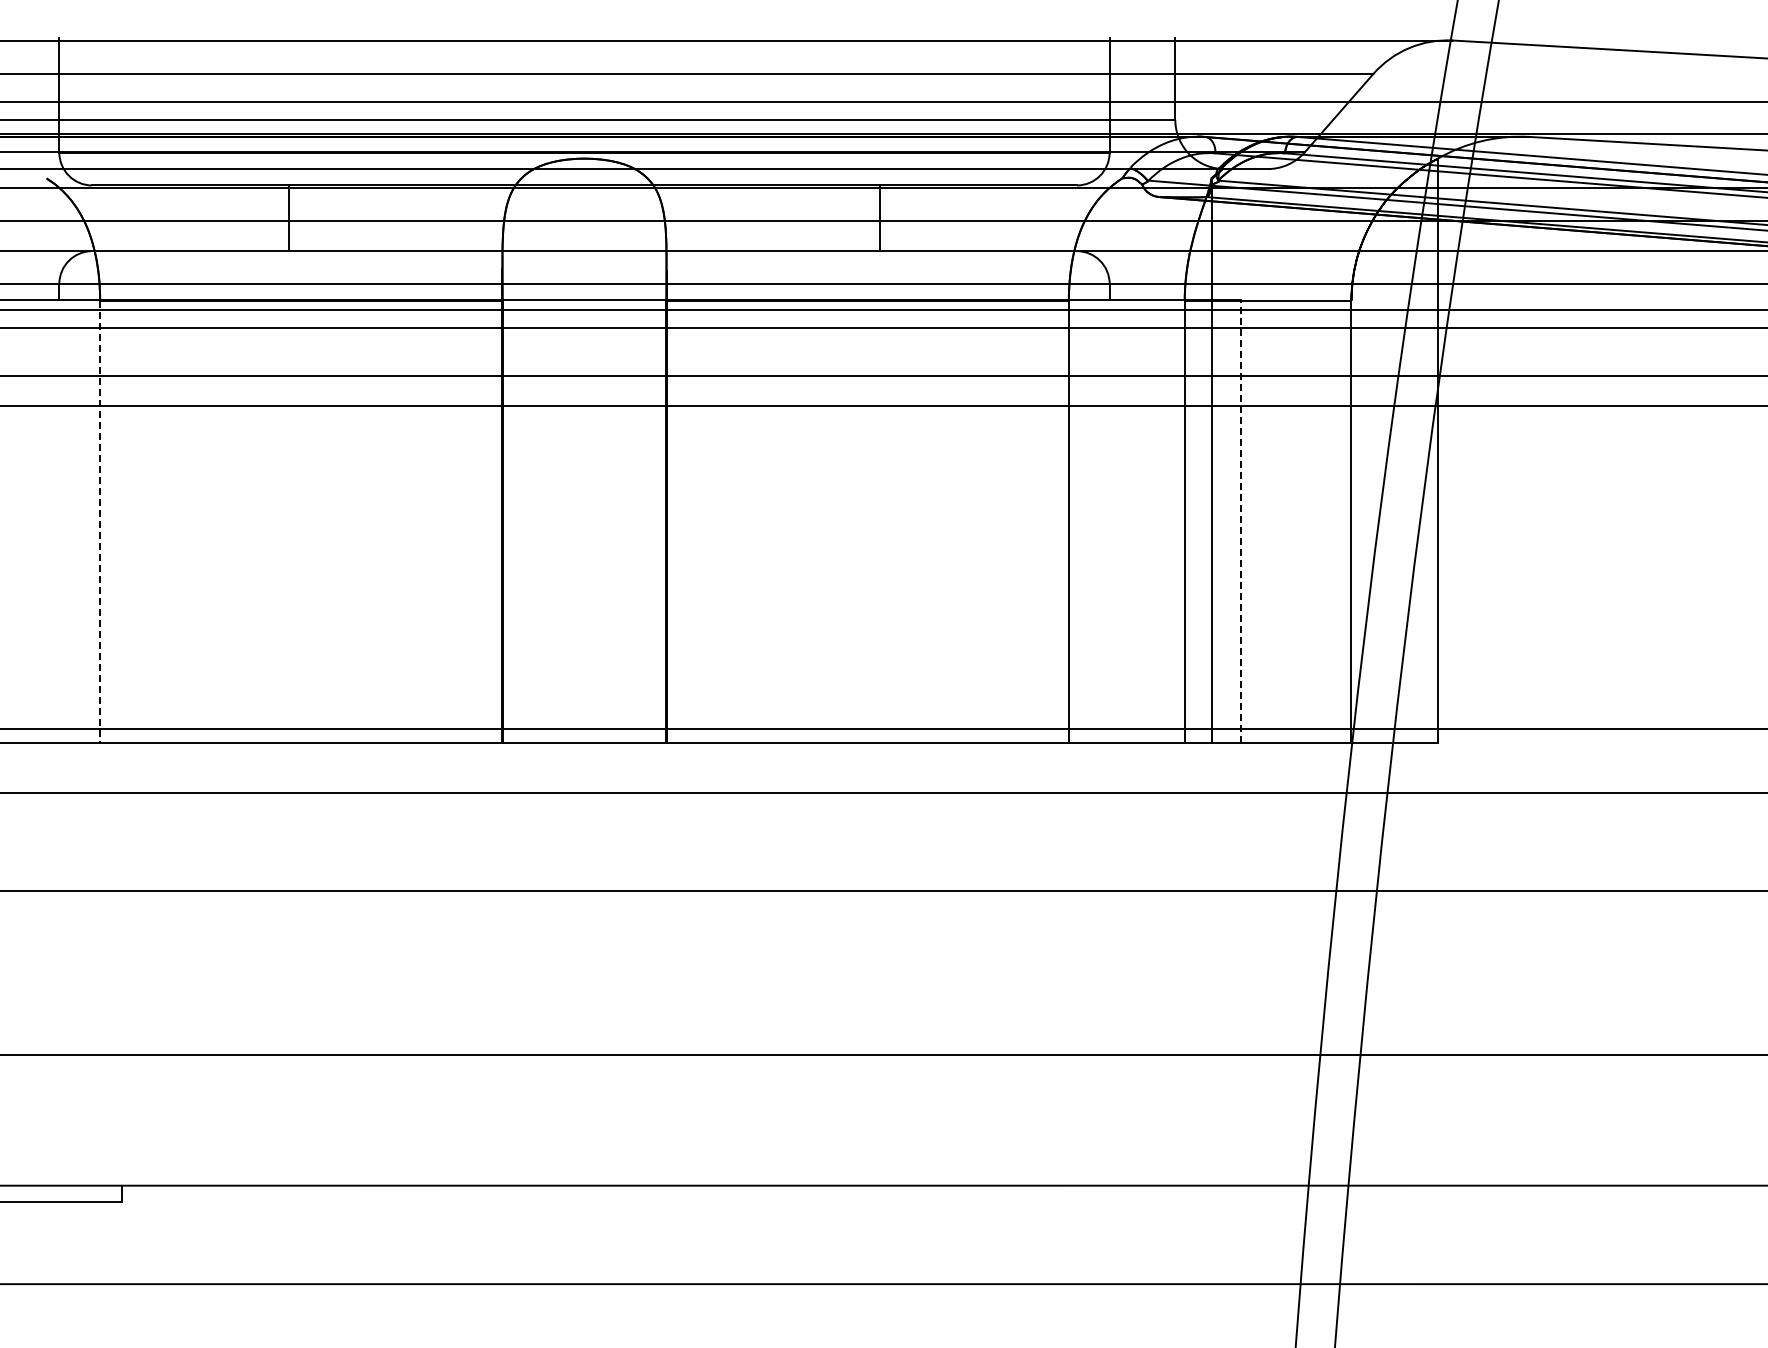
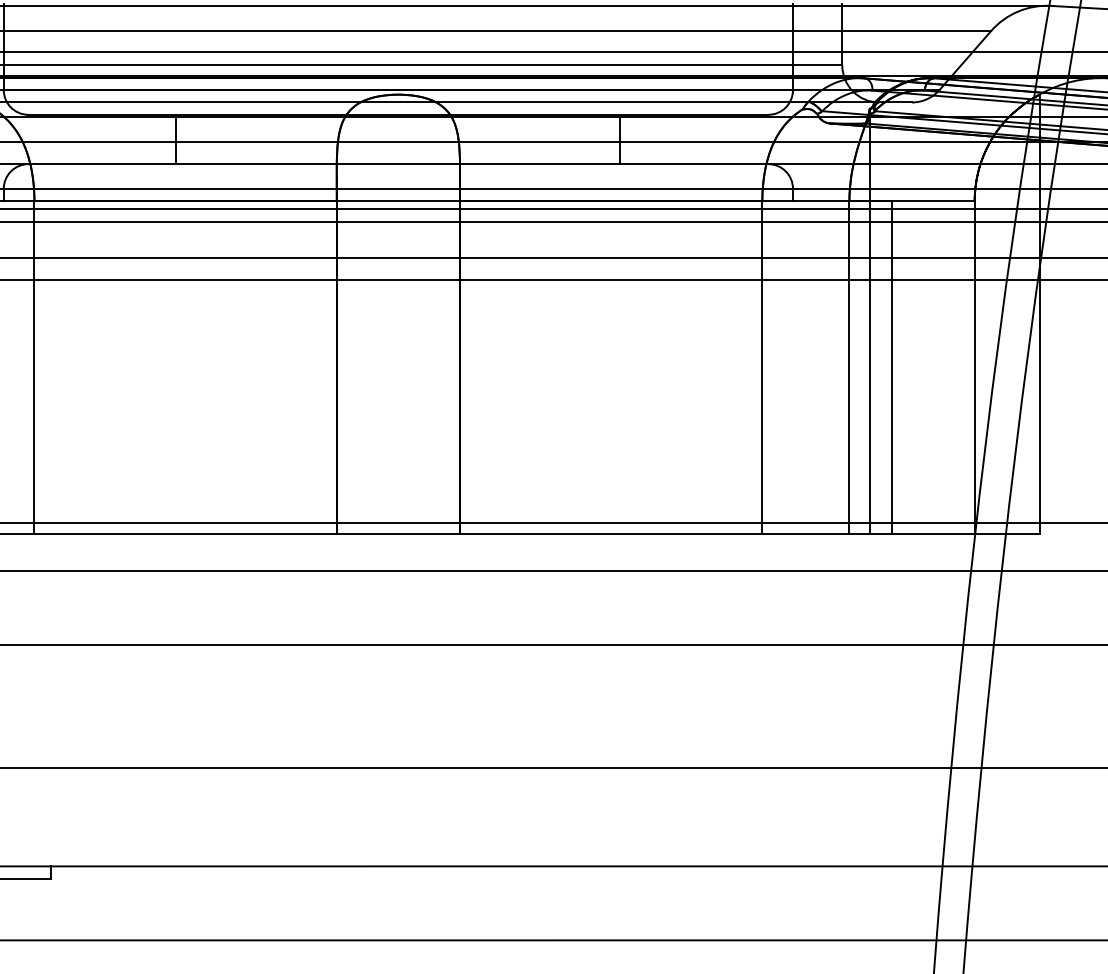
line: (1240, 521) -> (891, 367), dashed -> solid
line: (100, 522) -> (34, 368), dashed -> solid

